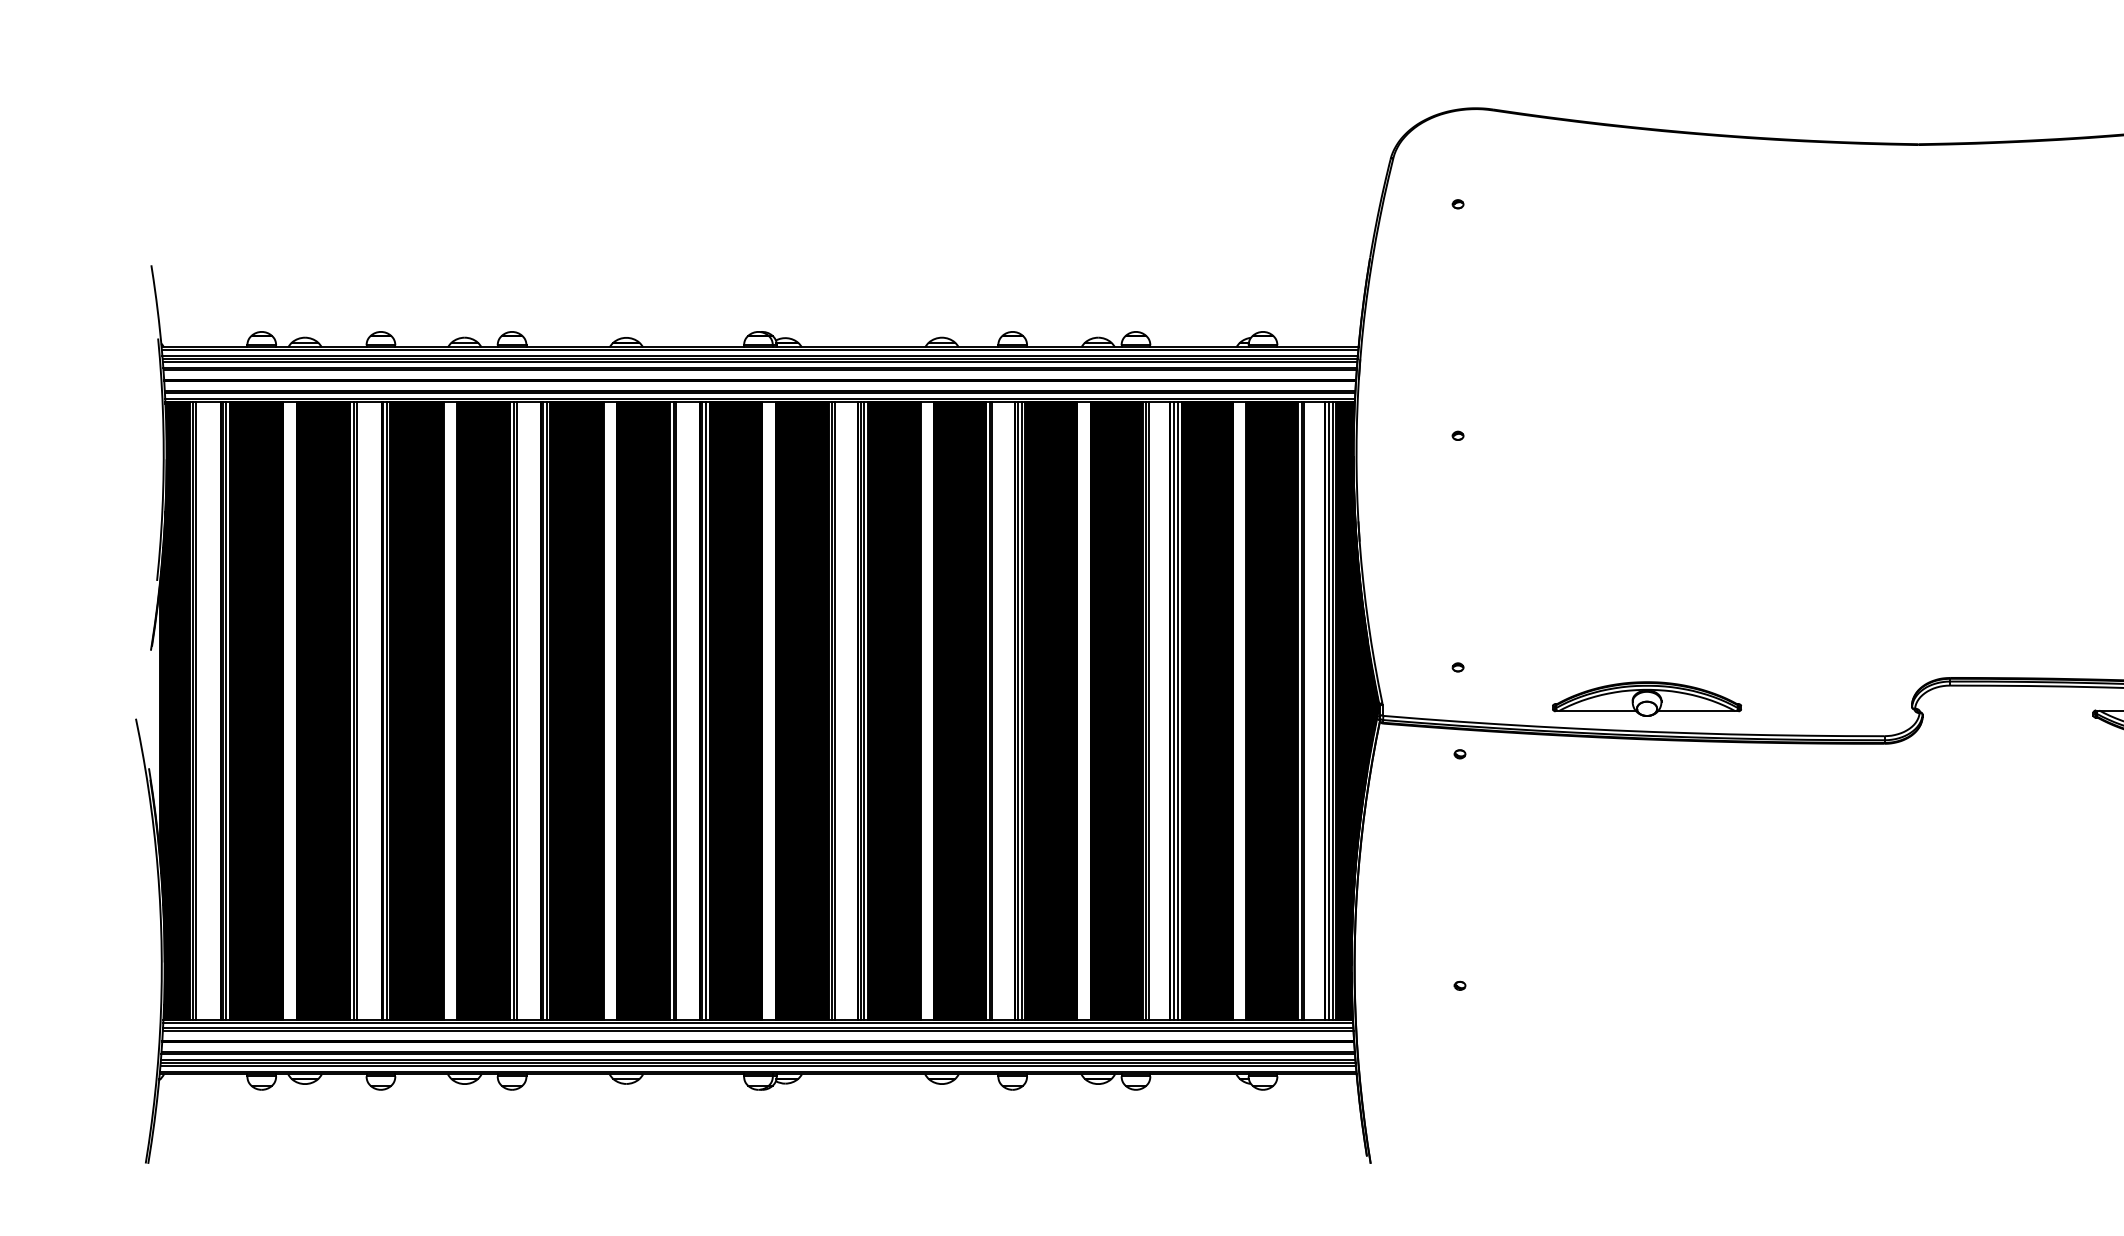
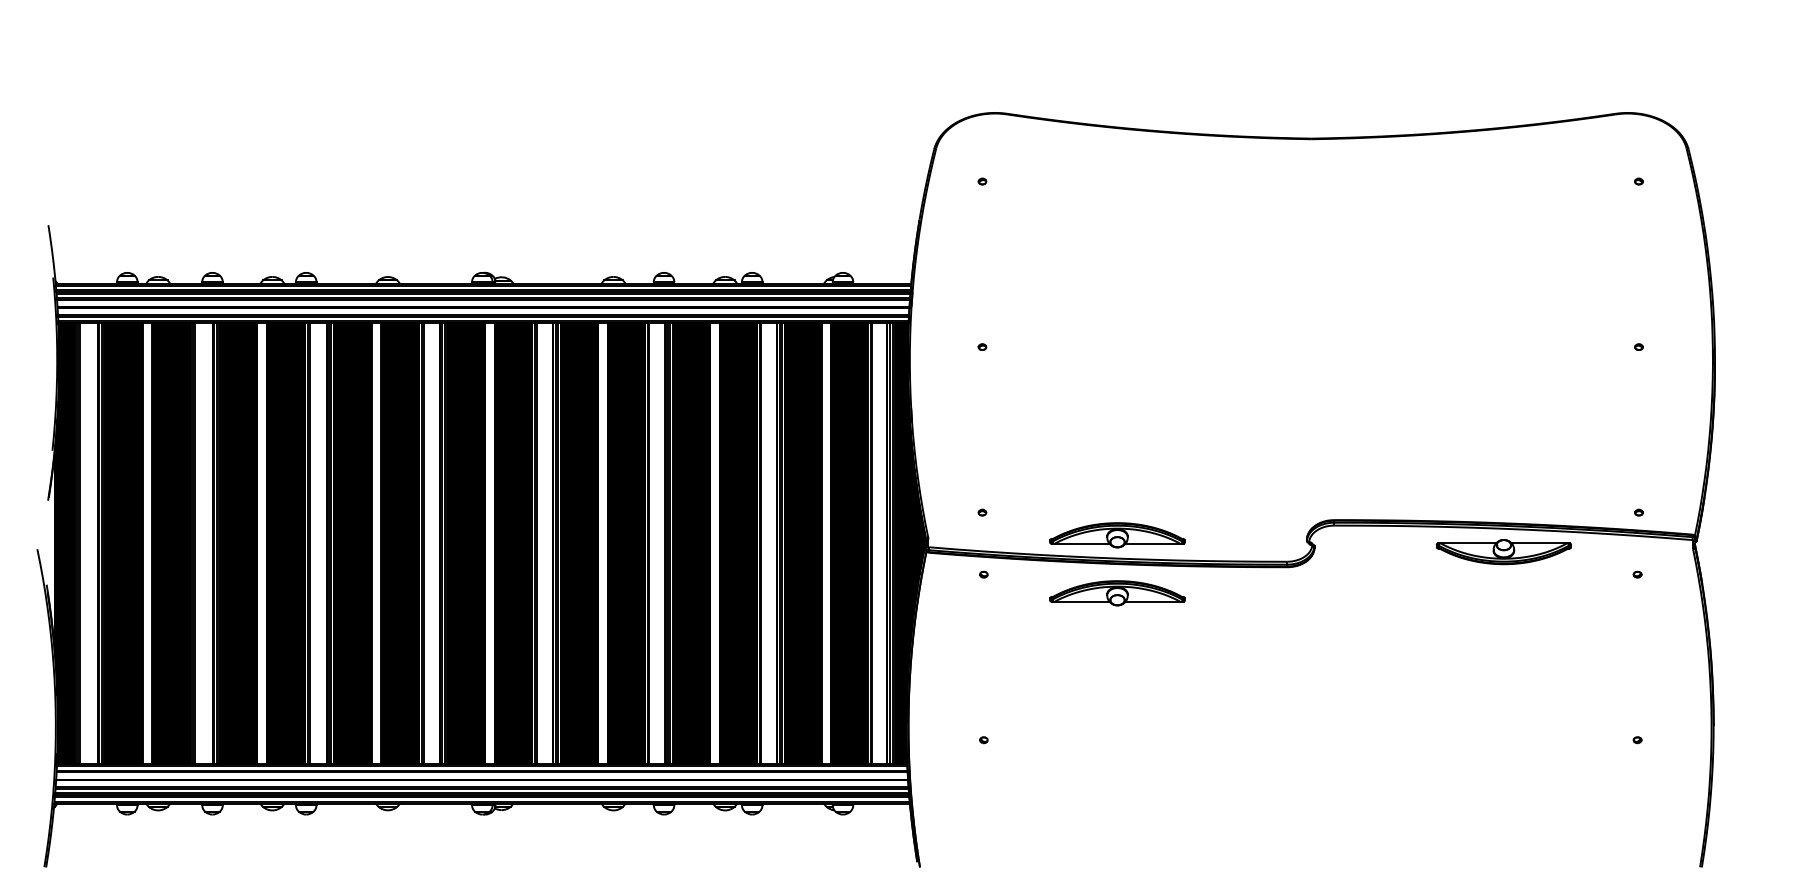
part: (1647, 780) -> (1117, 593), added

